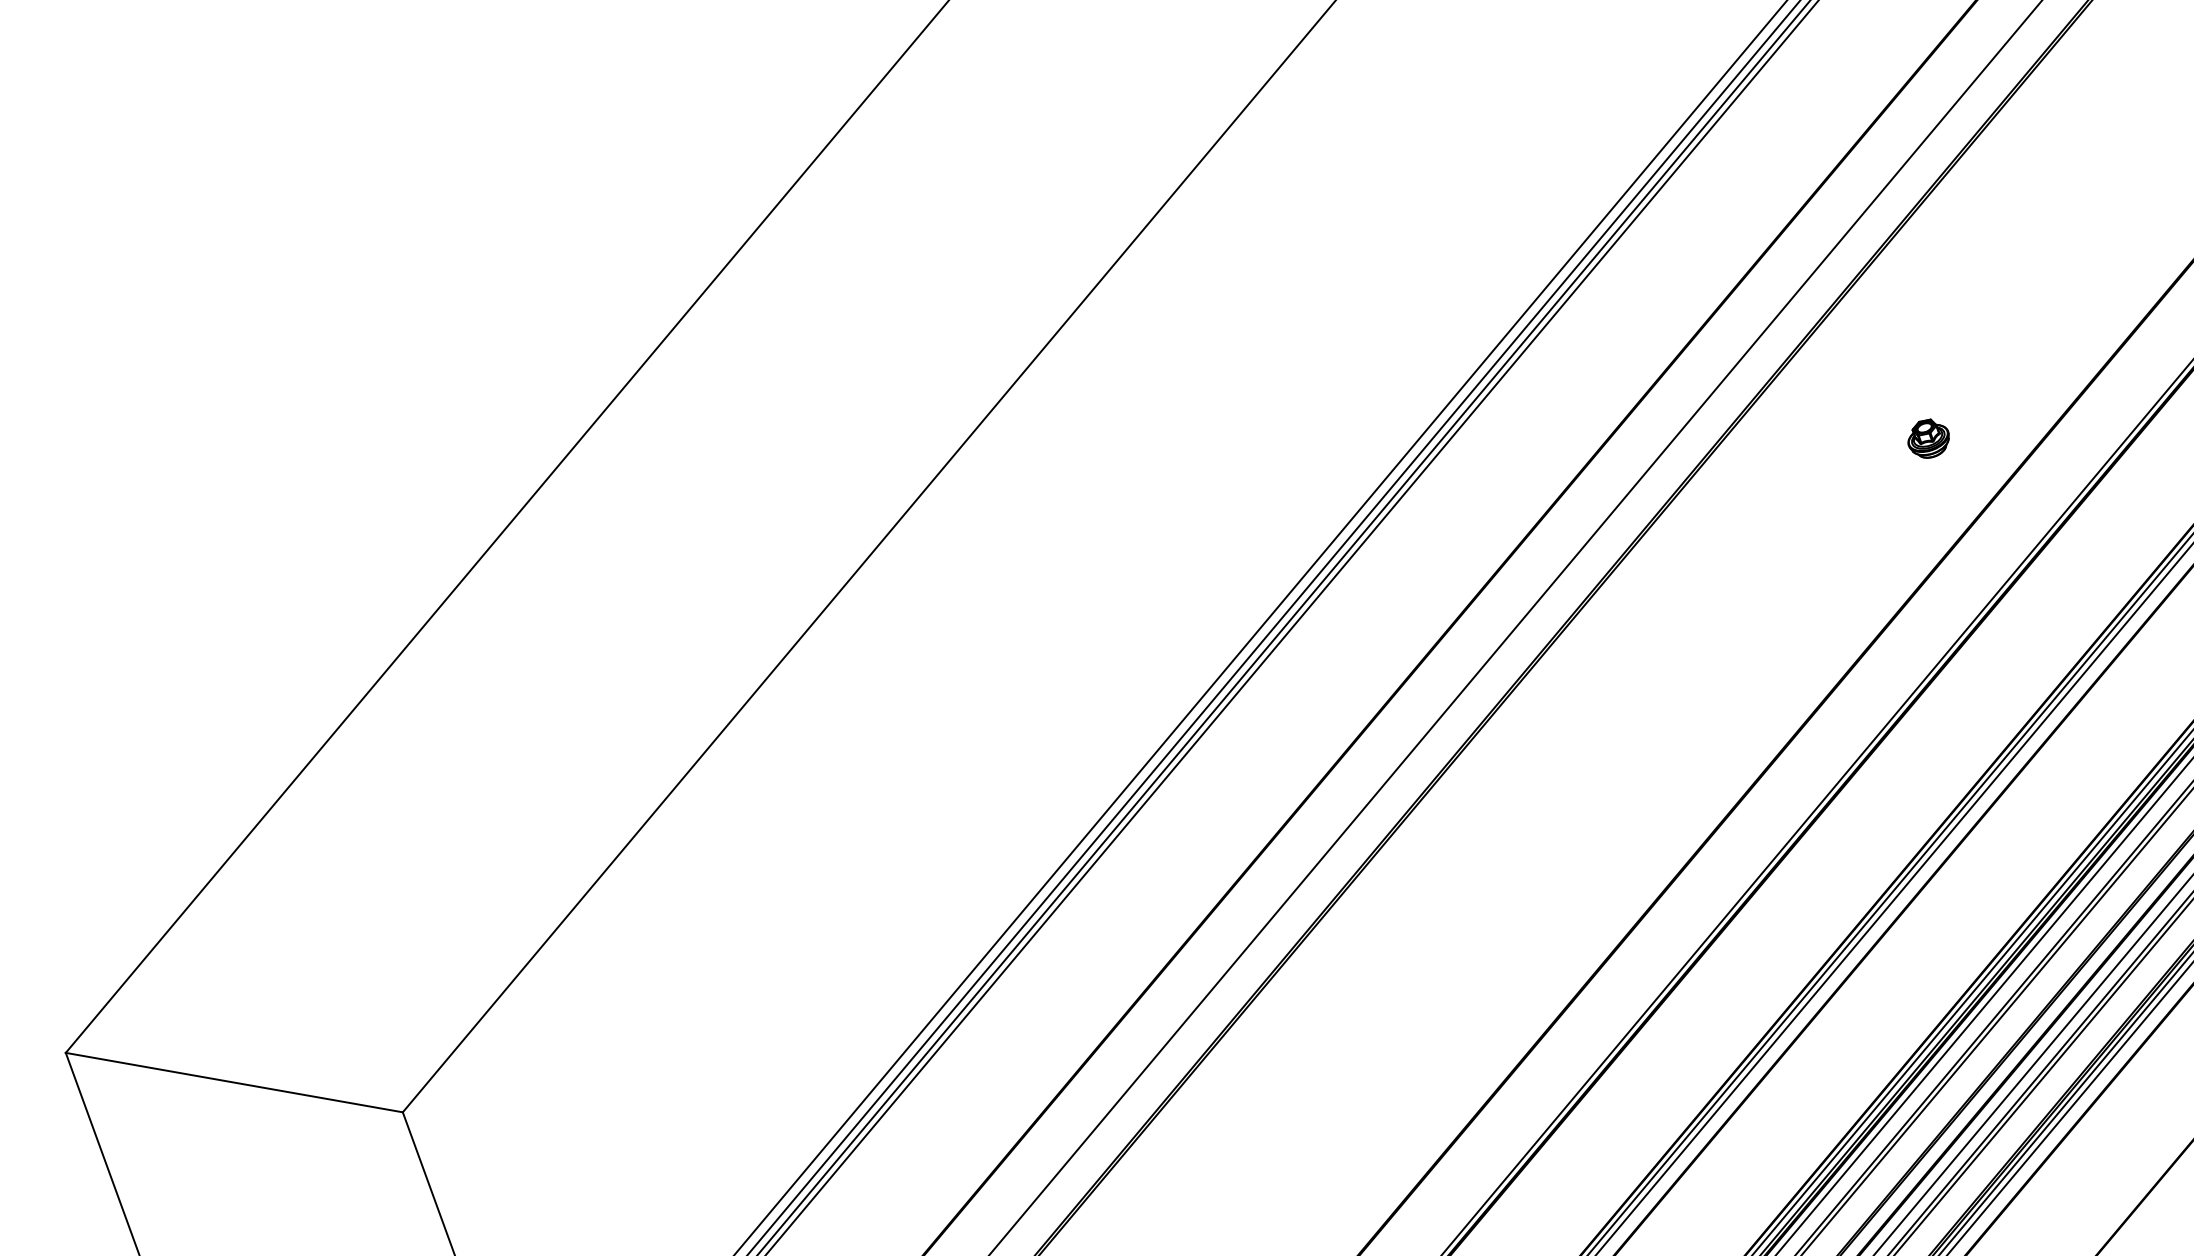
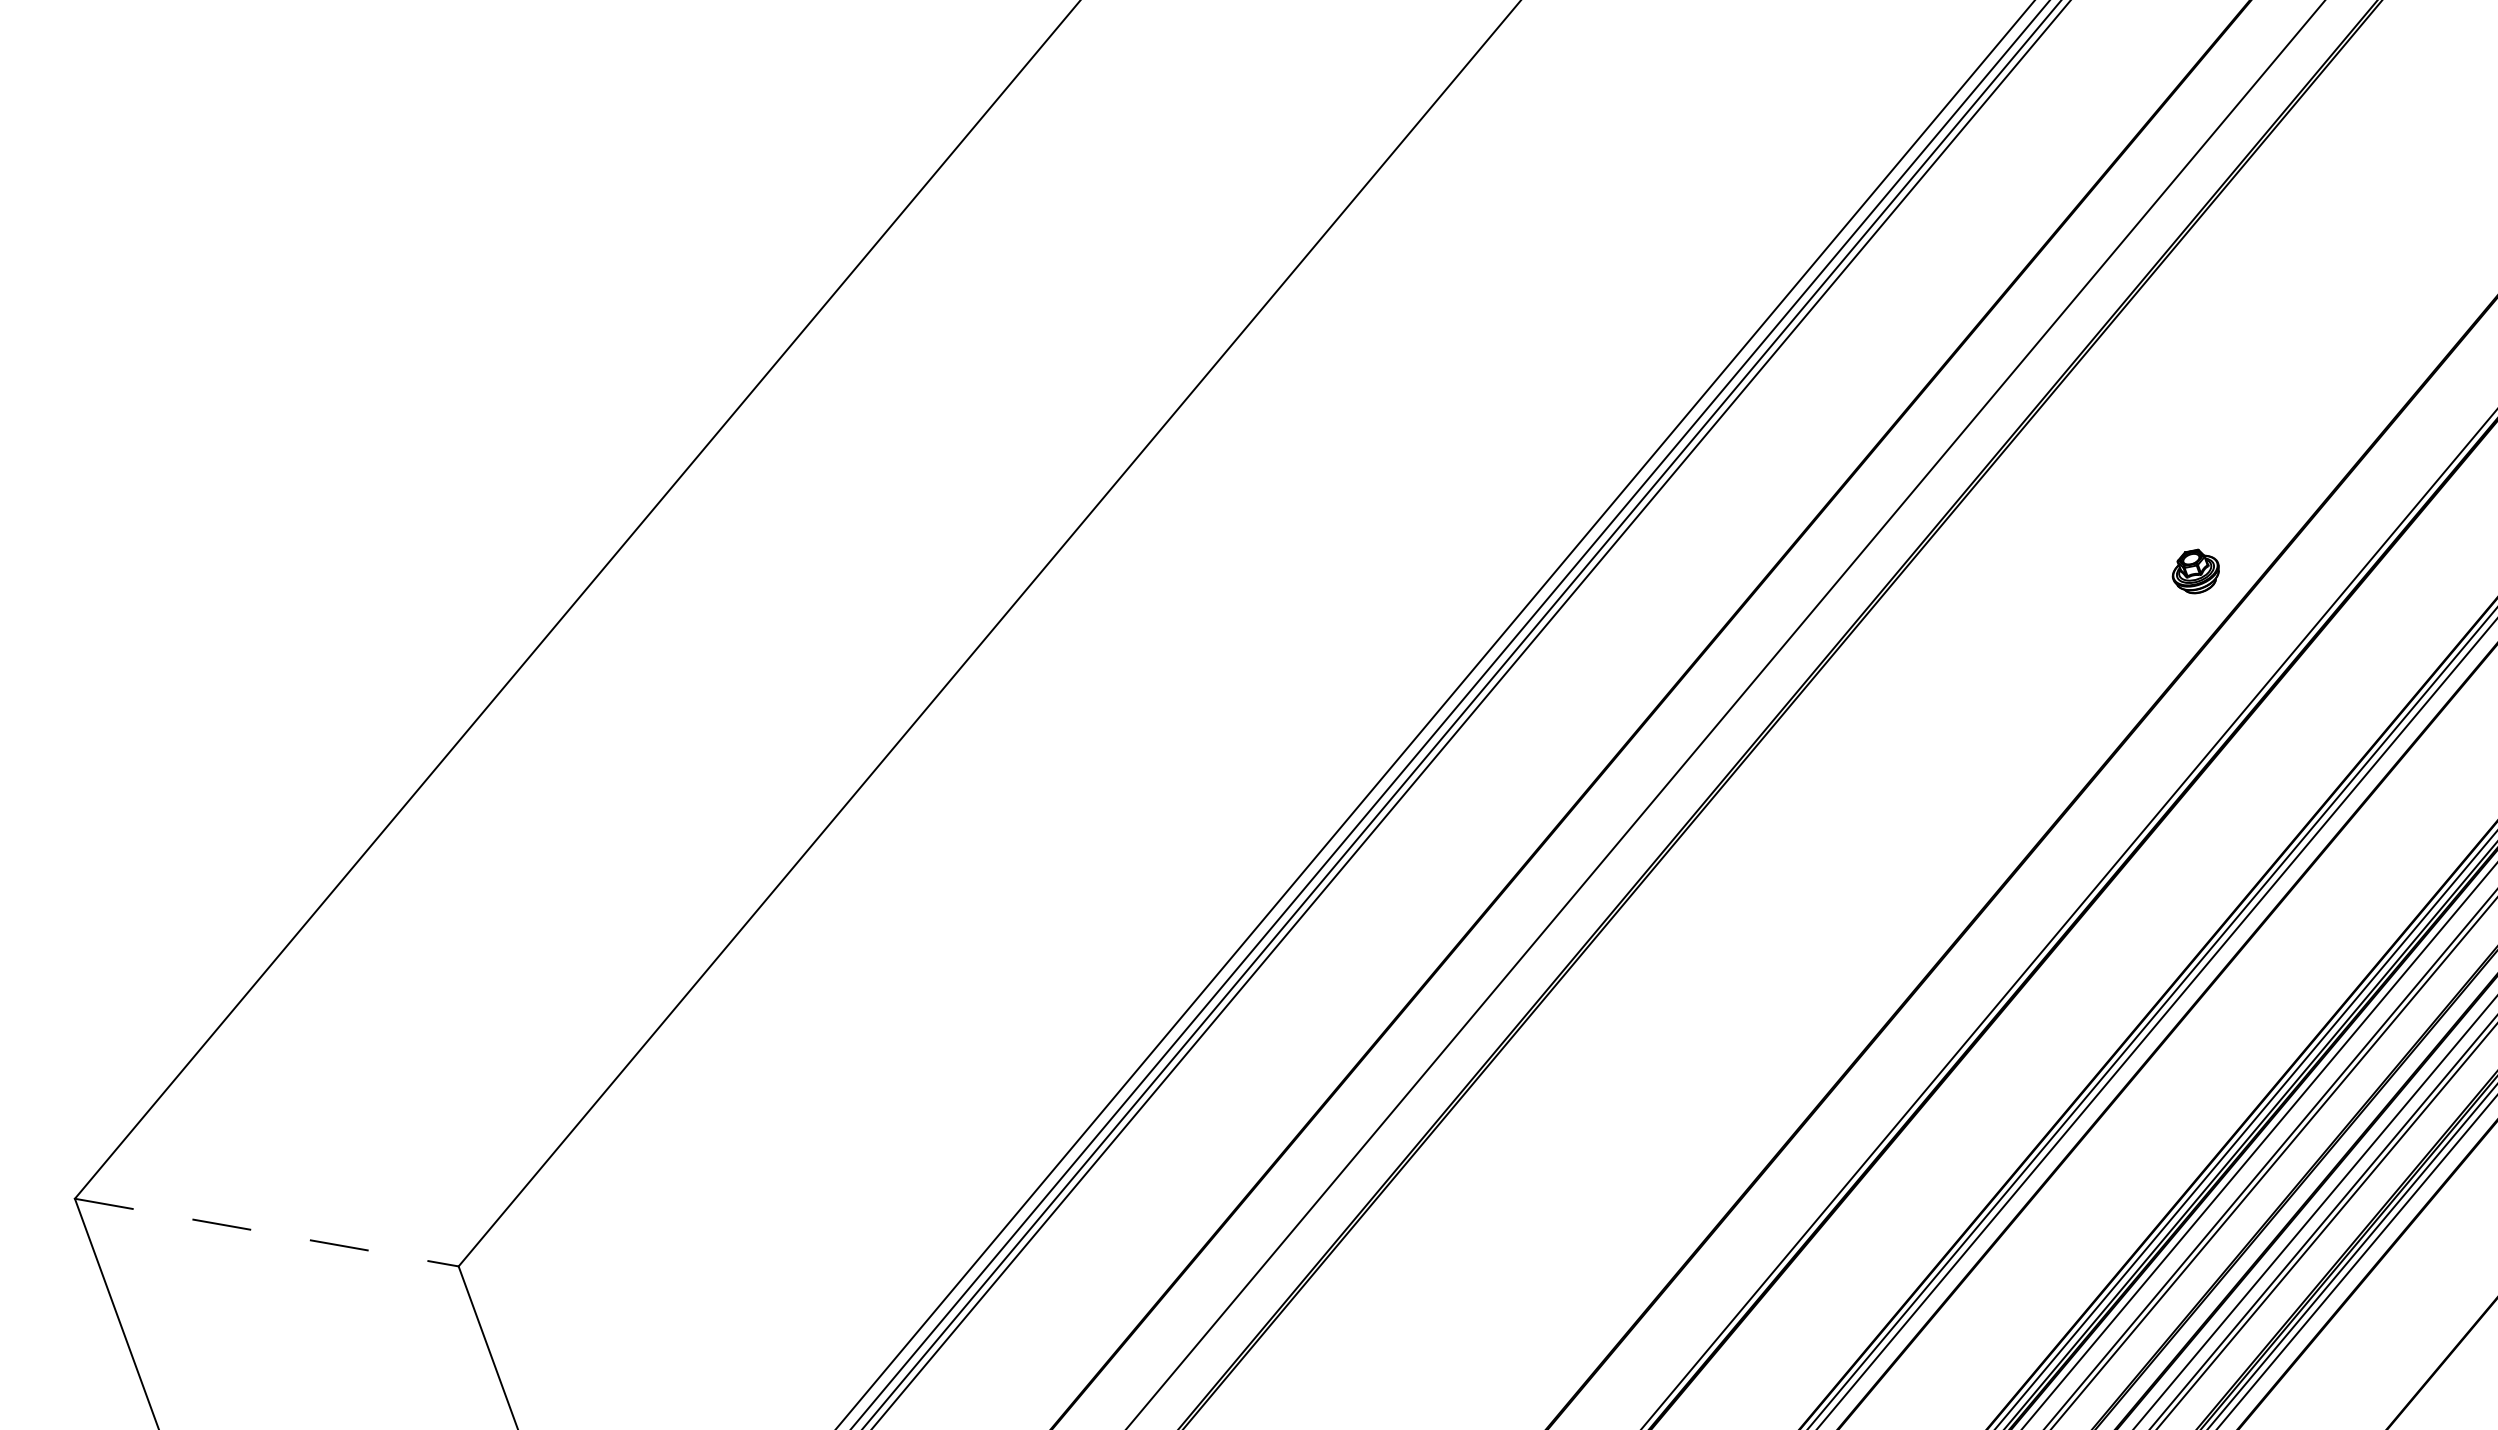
part: (1928, 438) -> (2195, 571), moved
line: (234, 1082) -> (266, 1232), solid -> dashed

